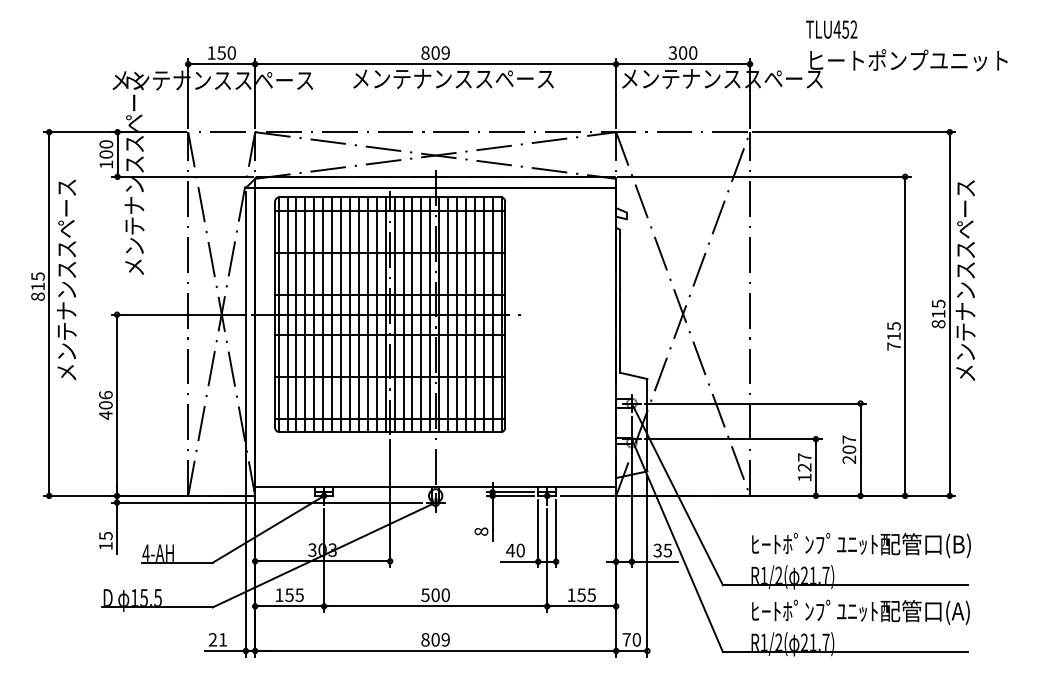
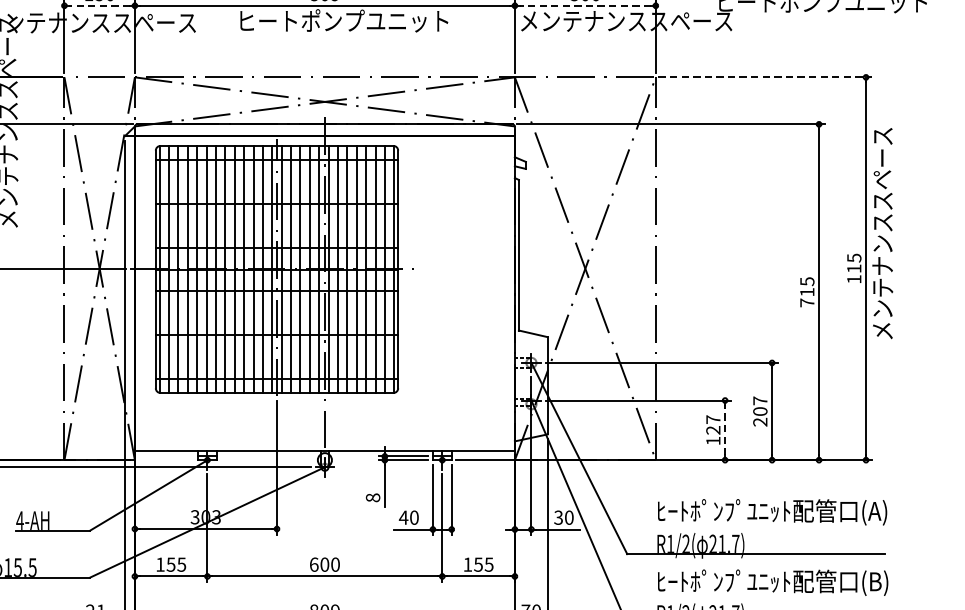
line: (221, 64) -> (99, 6), solid -> dashed
line: (682, 64) -> (584, 6), solid -> dashed
text: (453, 78) -> (343, 20), メンテナンススペース -> ヒートポンプユニット
line: (854, 132) -> (765, 77), solid -> dashed
text: (938, 324) -> (854, 279), 815 -> 115
line: (815, 467) -> (724, 430), solid -> dashed
text: (960, 545) -> (877, 512), ﾋｰﾄﾎﾟﾝﾌﾟﾕﾆｯﾄ配管口(B) -> ﾋｰﾄﾎﾟﾝﾌﾟﾕﾆｯﾄ配管口(A)
text: (667, 550) -> (568, 517), 35 -> 30
text: (425, 594) -> (314, 563), 500 -> 600
text: (960, 612) -> (877, 582), ﾋｰﾄﾎﾟﾝﾌﾟﾕﾆｯﾄ配管口(A) -> ﾋｰﾄﾎﾟﾝﾌﾟﾕﾆｯﾄ配管口(B)

